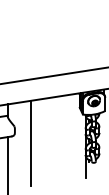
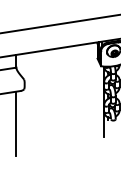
line: (31, 142) -> (43, 97), removed

